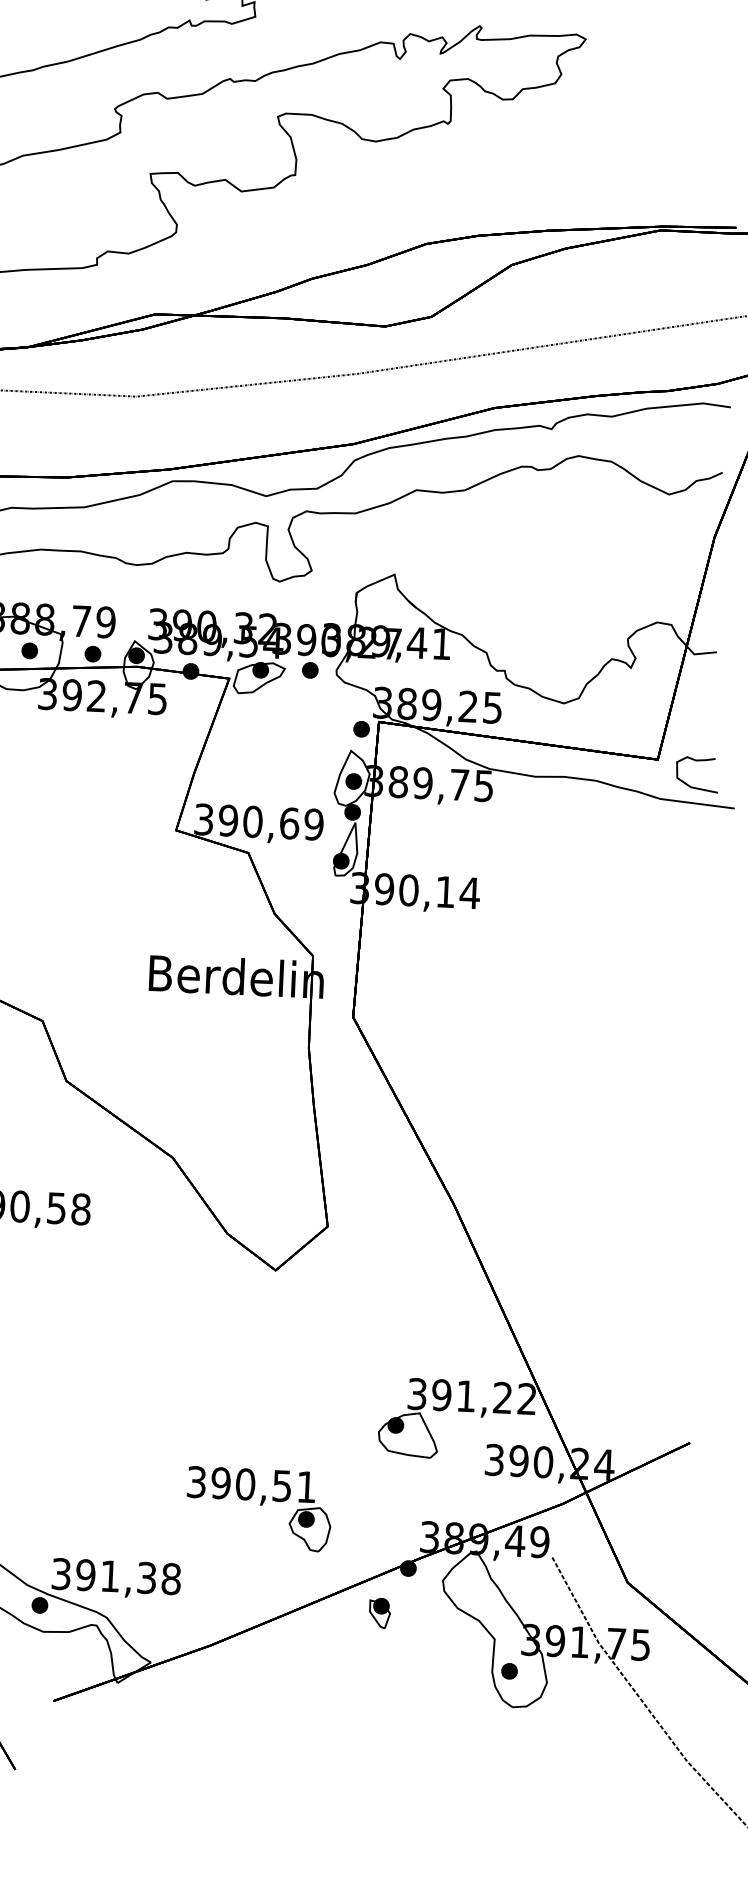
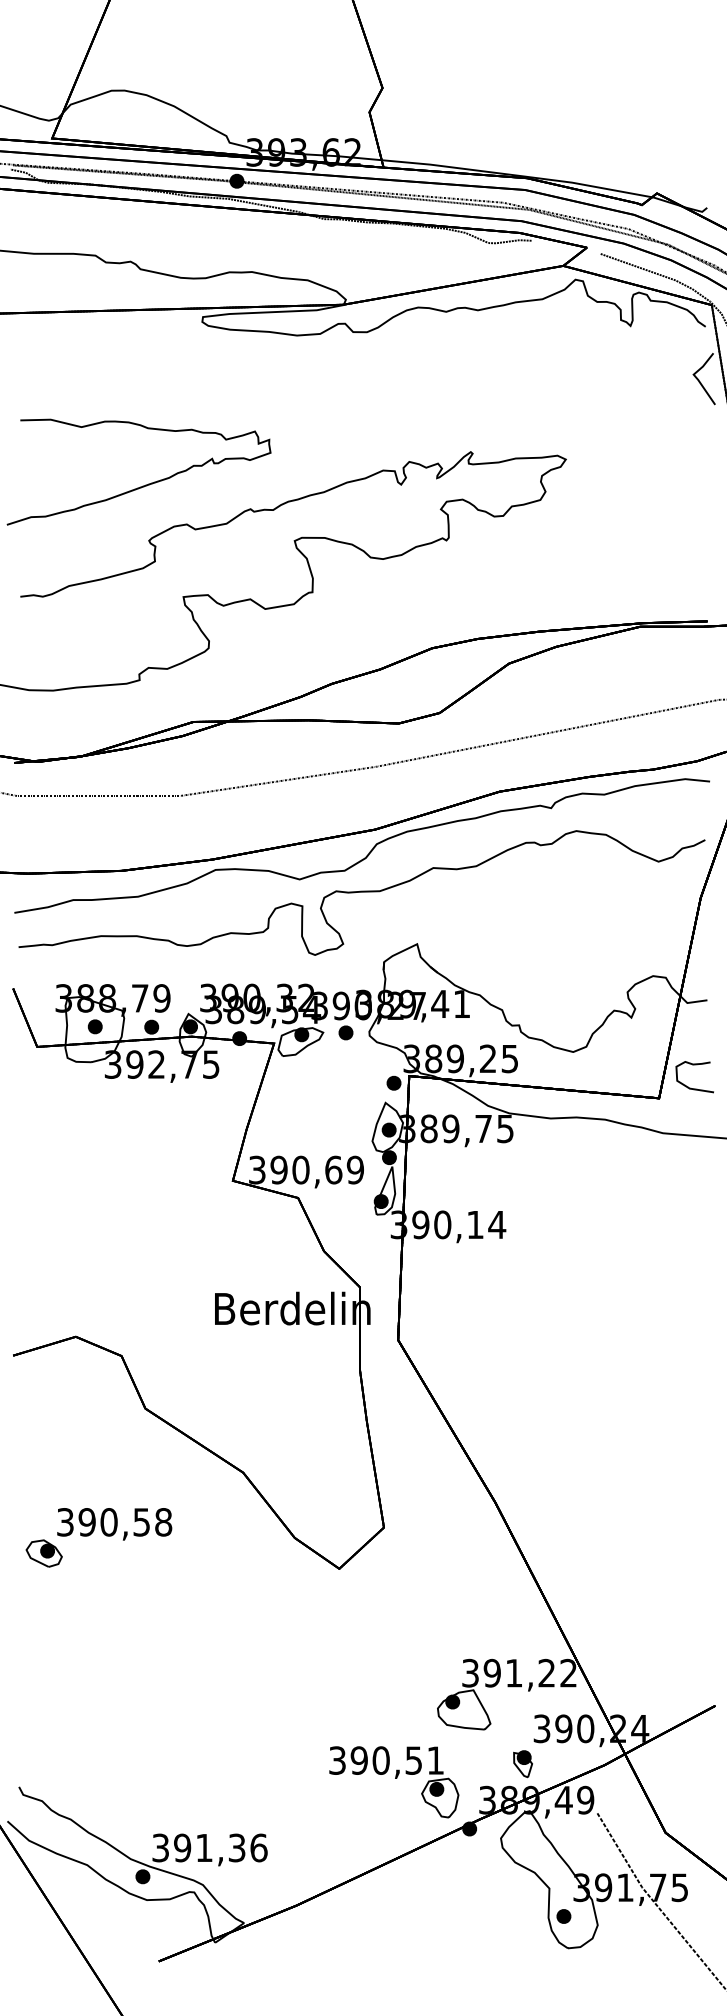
curve: (691, 786) -> (690, 1087), moved
part: (259, 1509) -> (394, 1782), moved
text: (170, 1578) -> (258, 1847), 391,38 -> 391,36
part: (379, 1613) -> (522, 1764), moved

